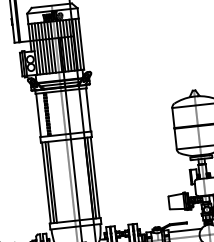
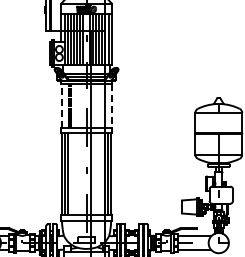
line: (88, 109) -> (111, 105), solid -> dashed
line: (38, 115) -> (61, 105), solid -> dashed

